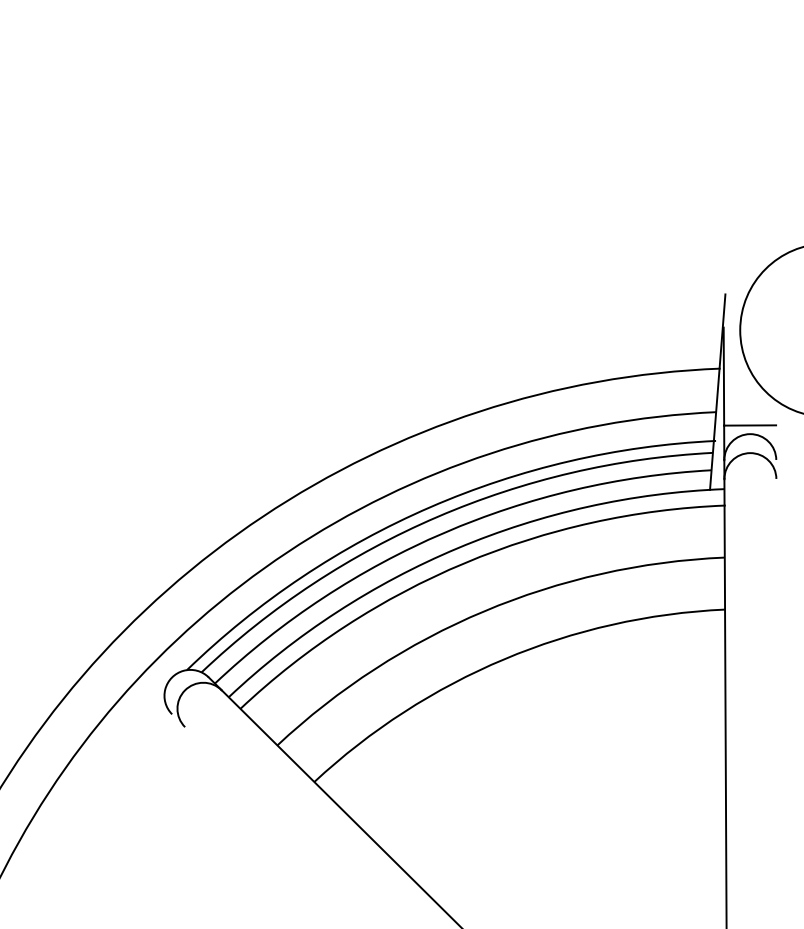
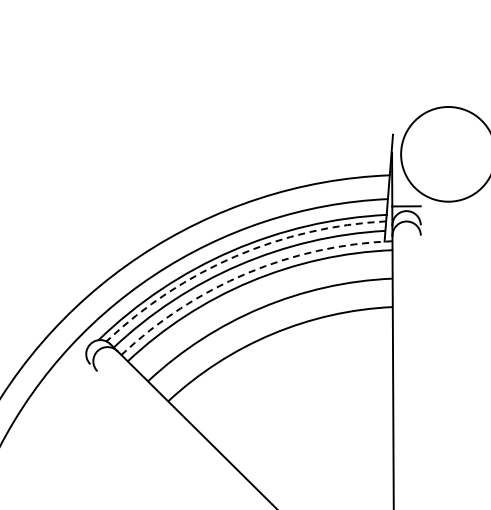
arc: (437, 517) -> (235, 256), solid -> dashed
arc: (457, 548) -> (246, 273), solid -> dashed

